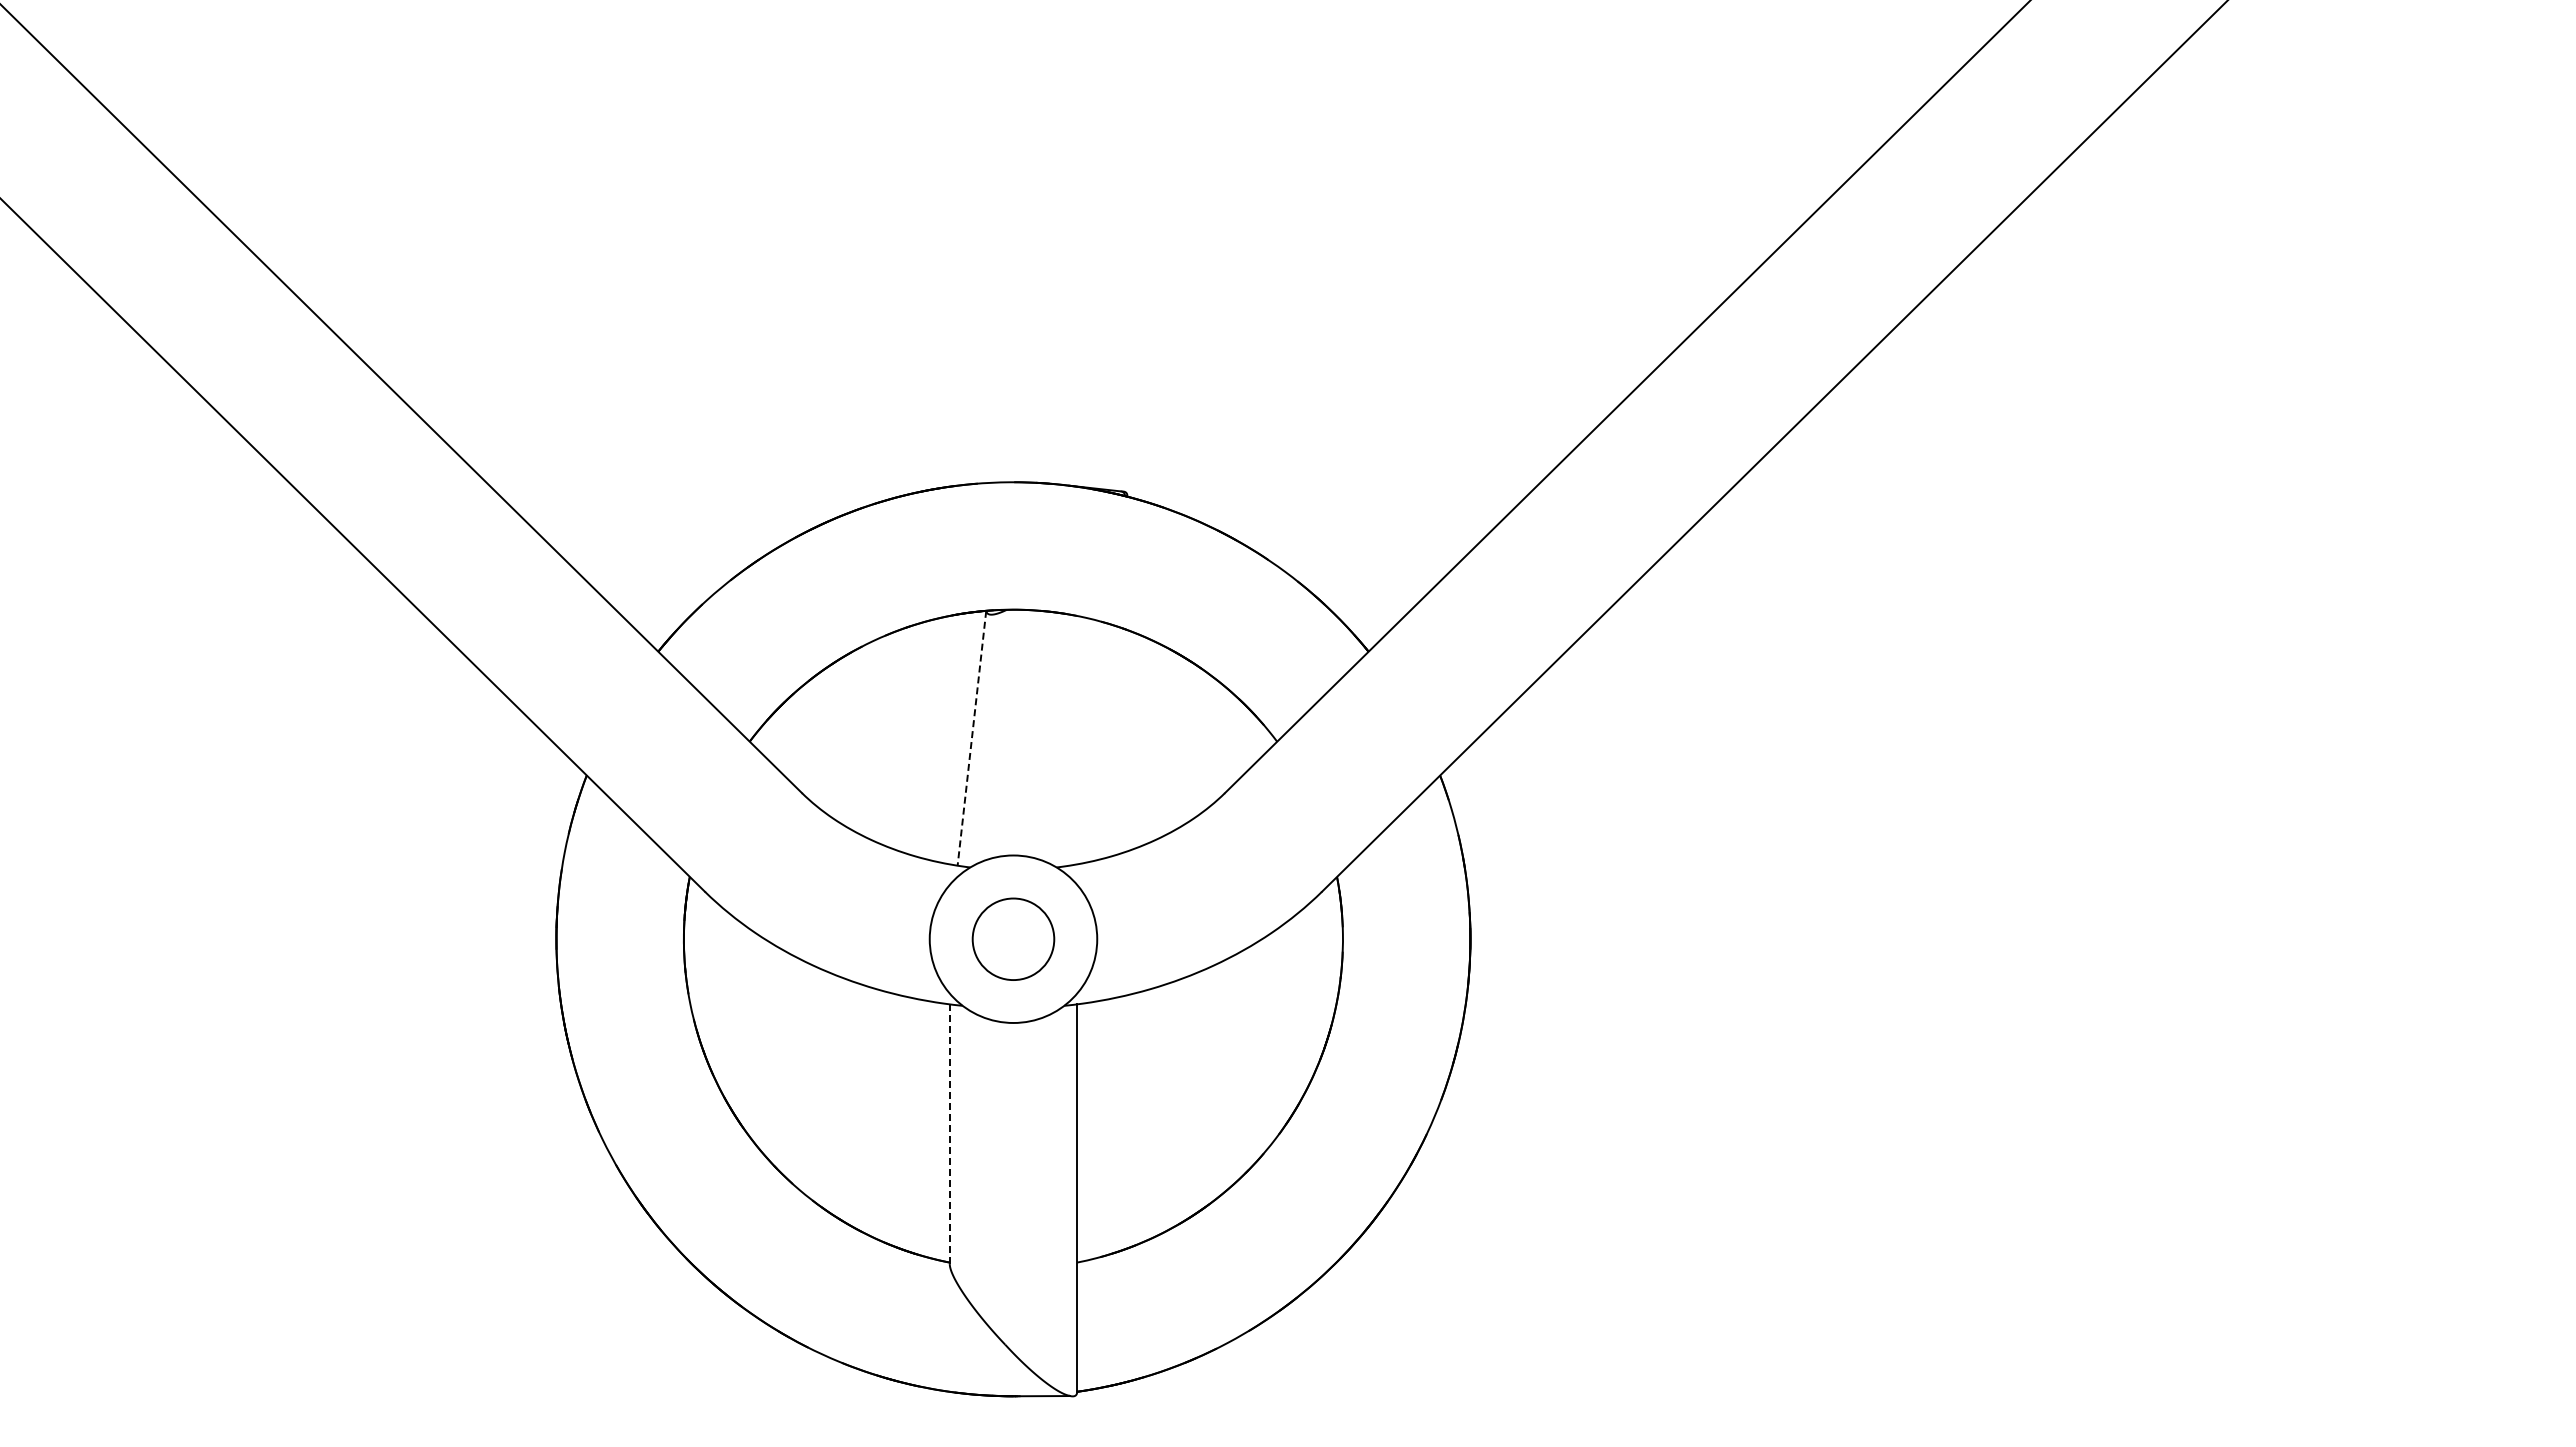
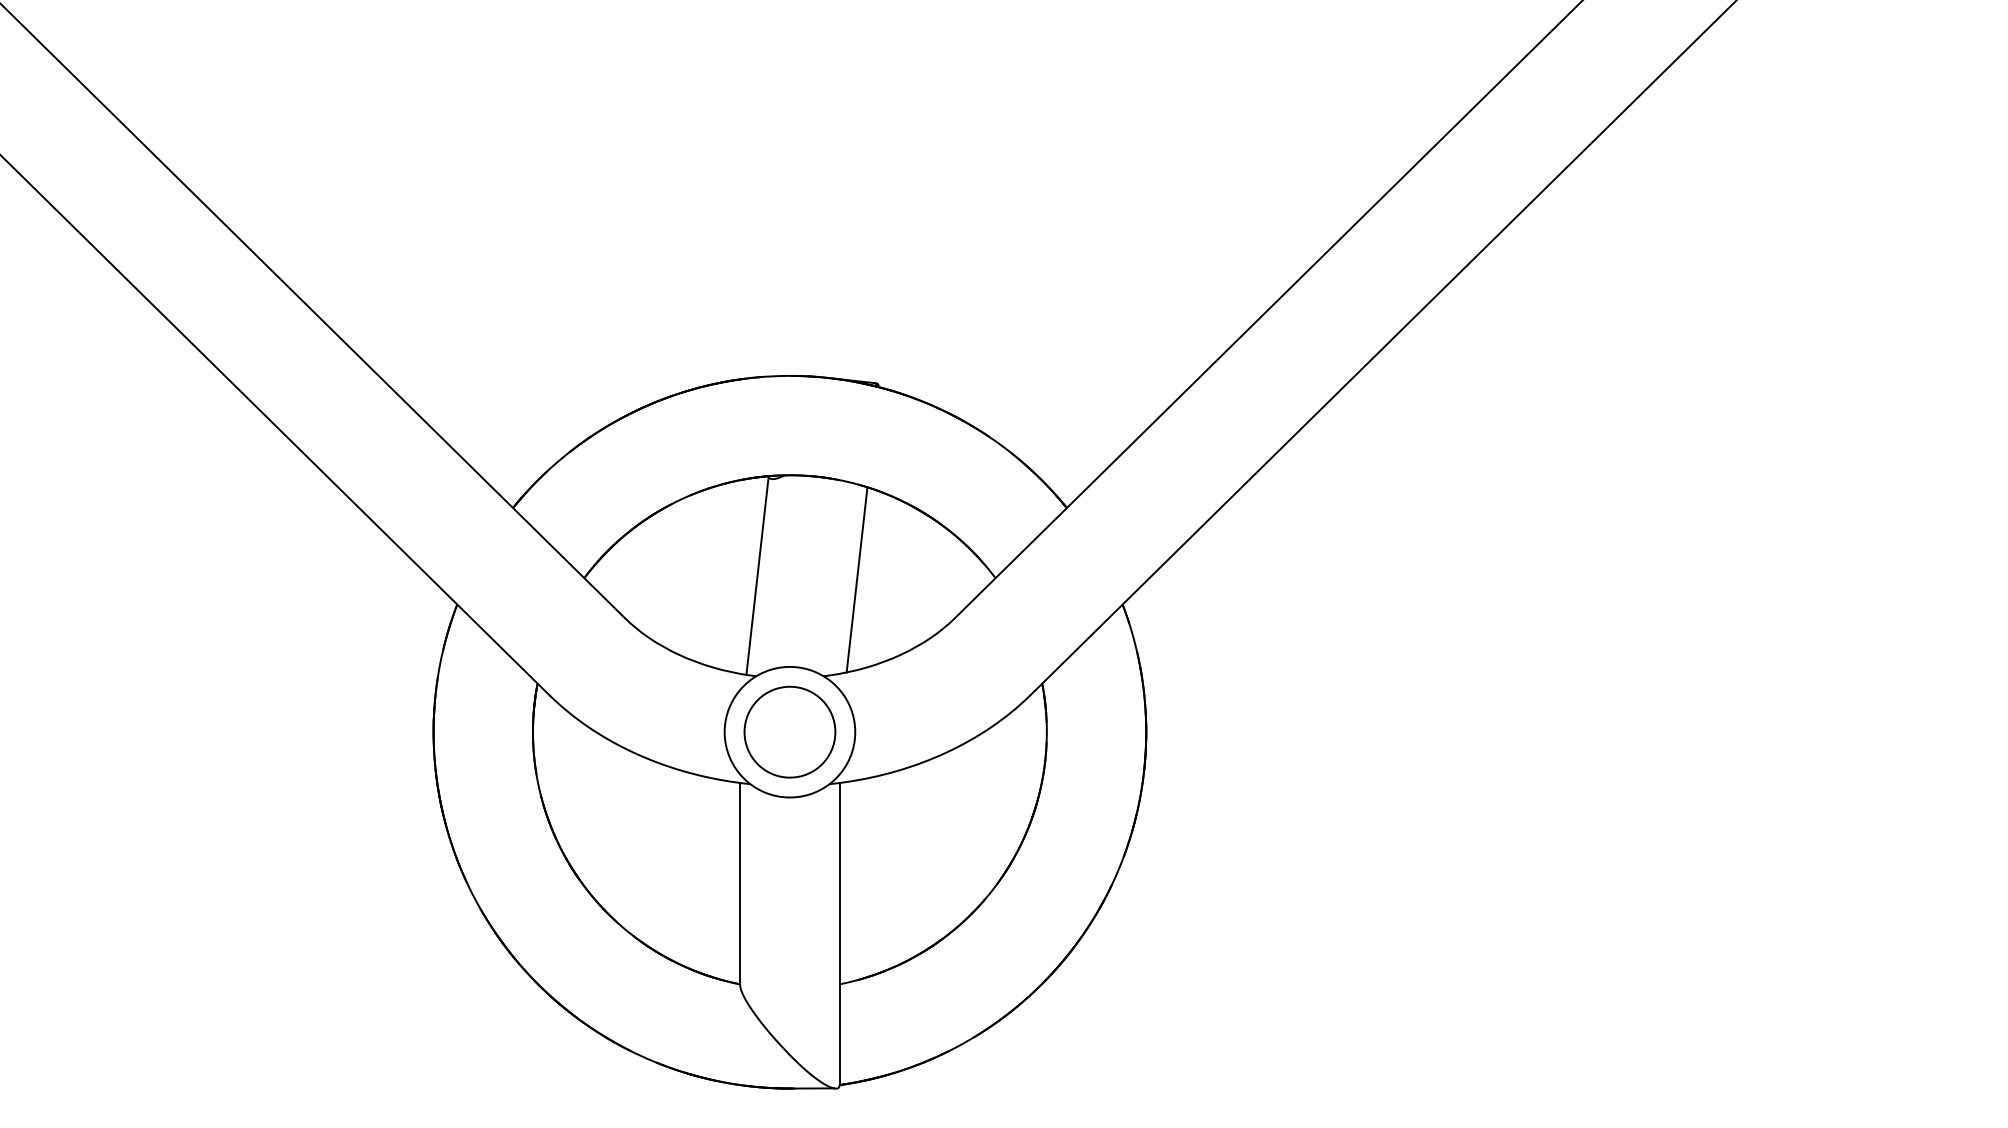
line: (971, 738) -> (757, 575), dashed -> solid
line: (1099, 743) -> (857, 579), added
circle: (1013, 939) -> (789, 732), size x1.43
line: (949, 1134) -> (740, 884), dashed -> solid

